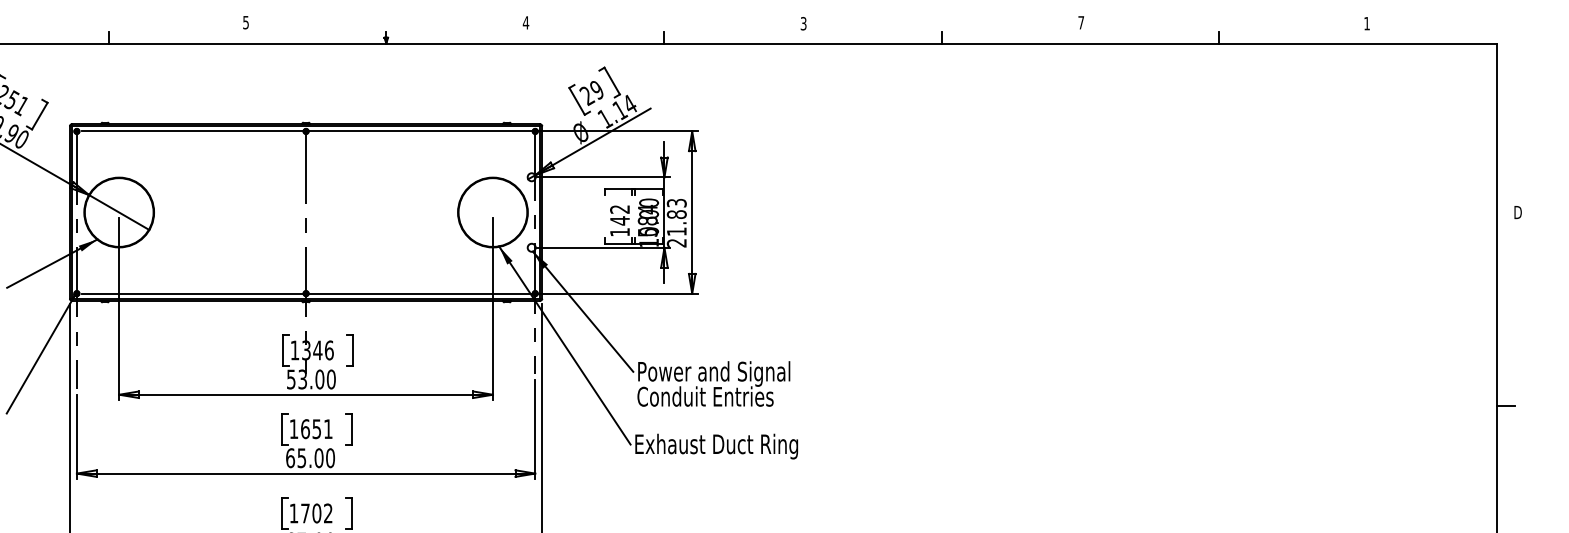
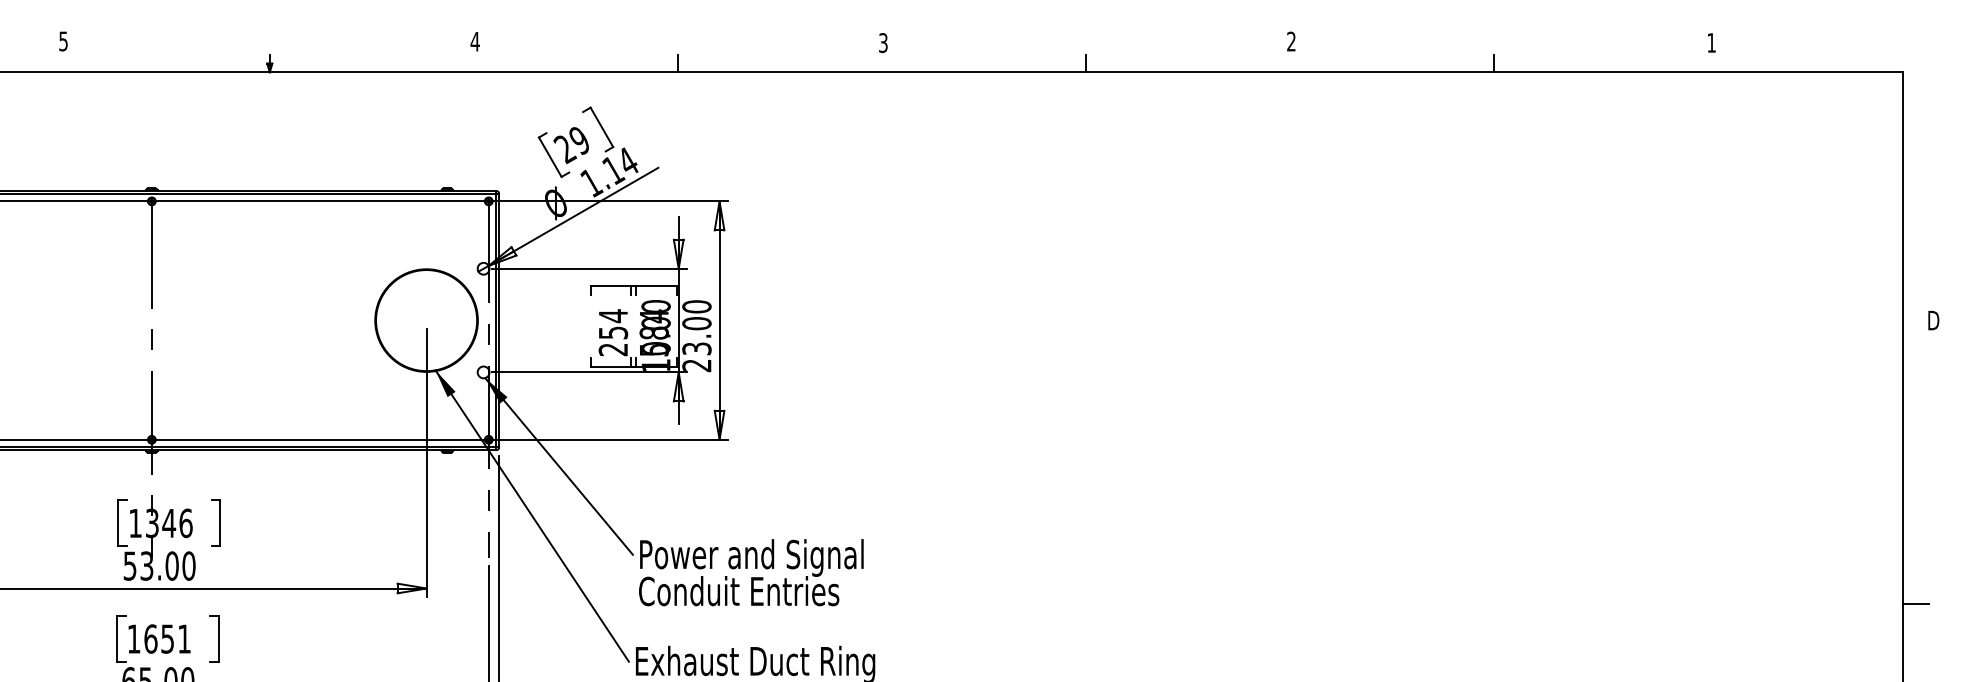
text: (1081, 22) -> (1291, 41), 7 -> 2
text: (676, 217) -> (696, 327), 21.83 -> 23.00
text: (619, 220) -> (612, 332), 142 -> 254

